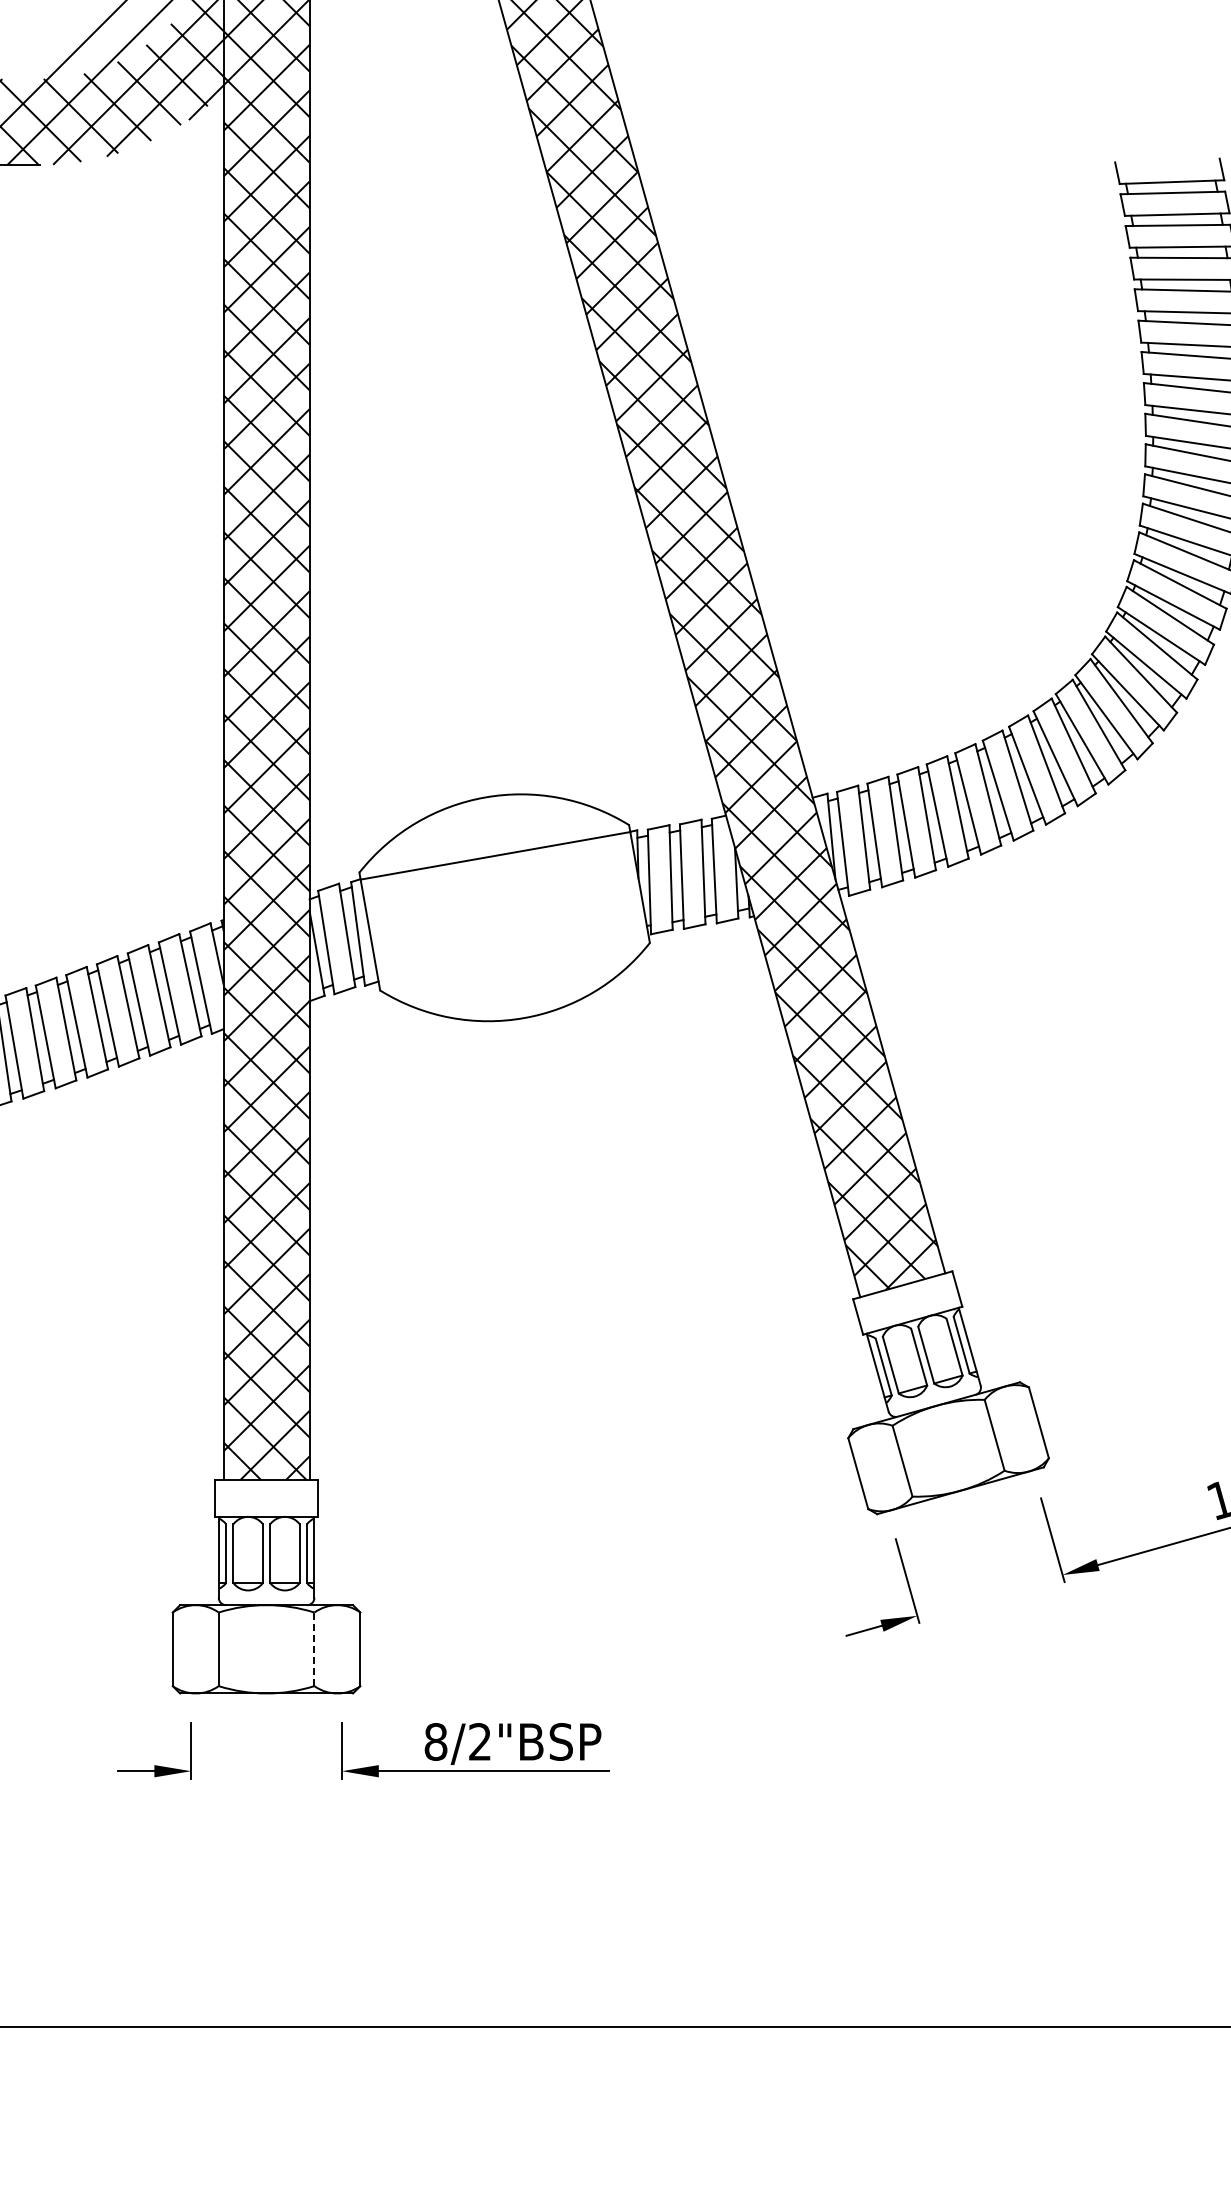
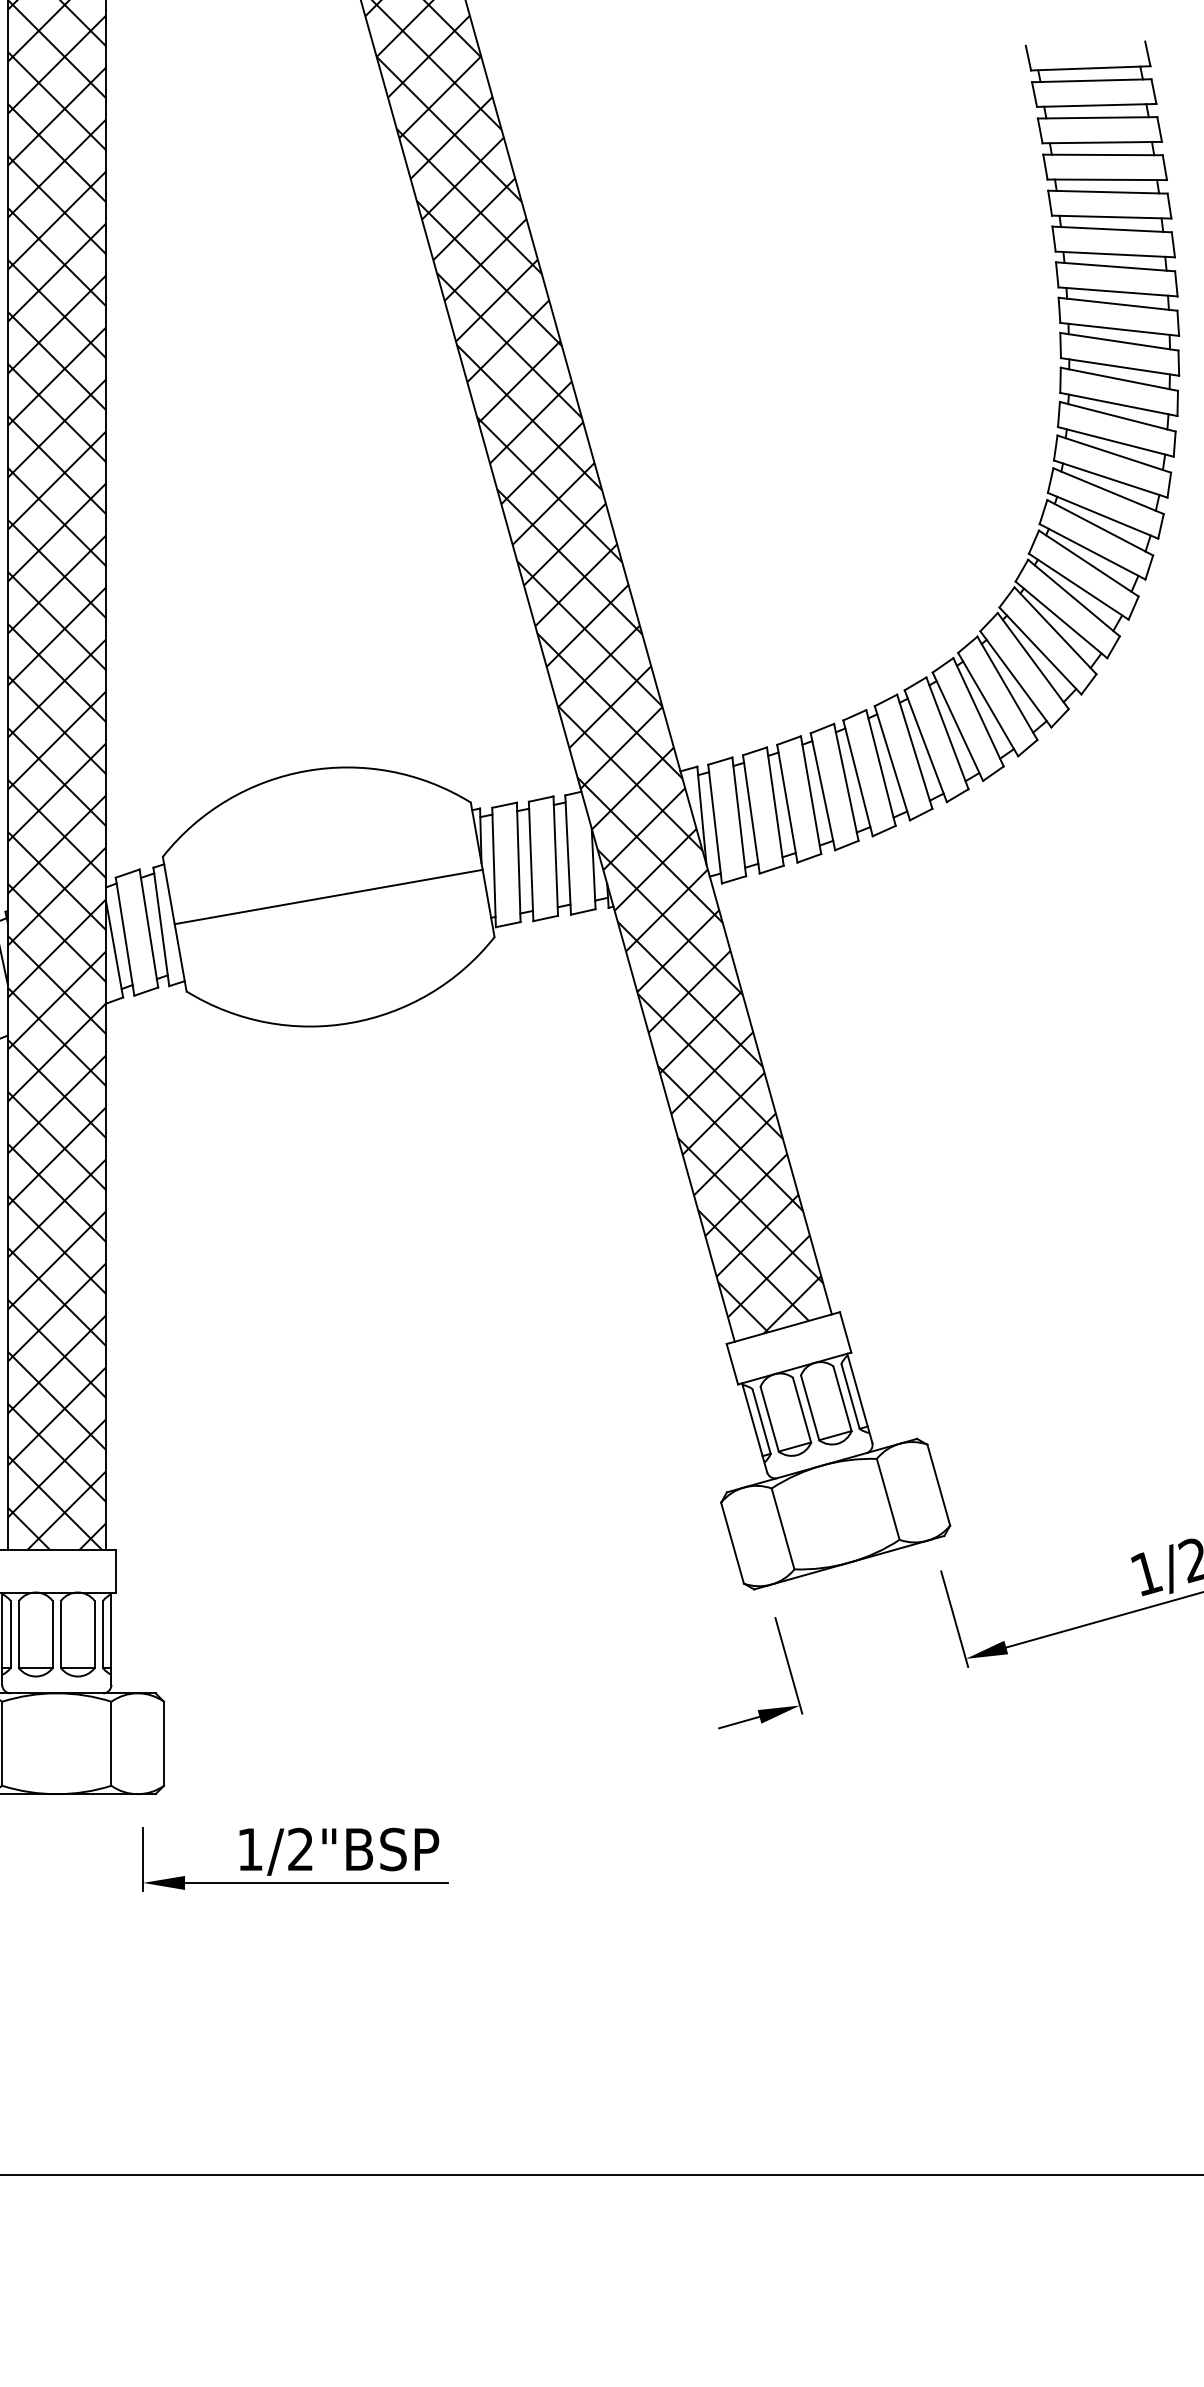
line: (495, 855) -> (328, 896), moved
line: (314, 1649) -> (111, 1743), dashed -> solid
text: (435, 1741) -> (249, 1849), 8/2"BSP -> 1/2"BSP

